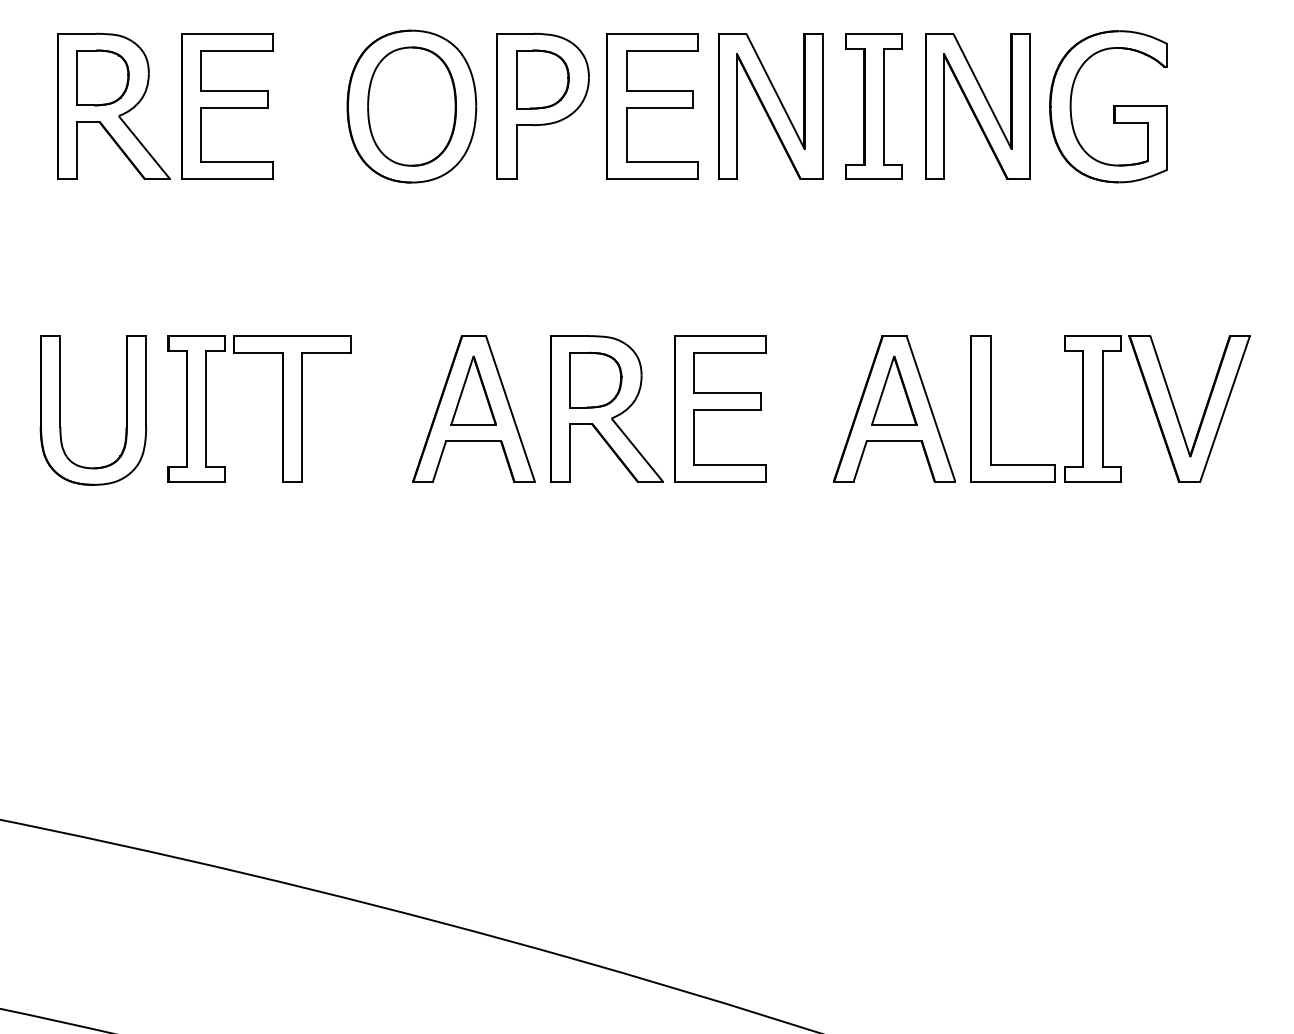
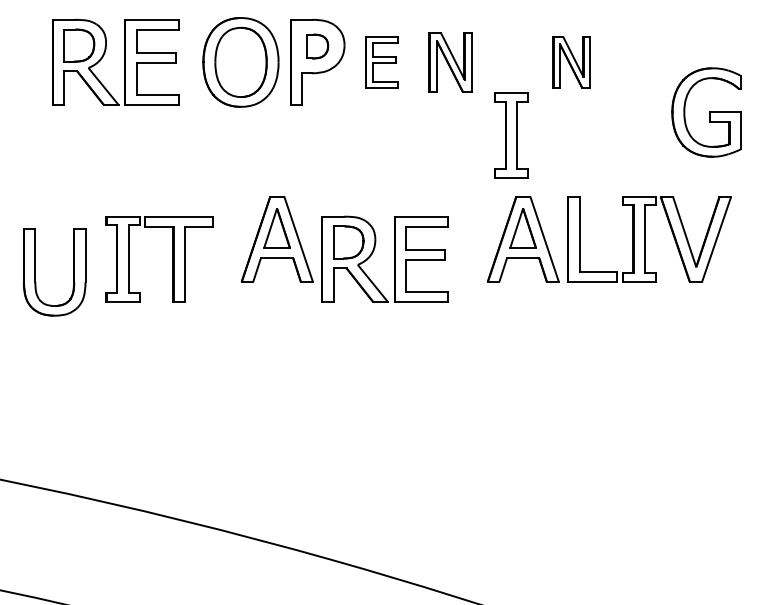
part: (542, 79) -> (317, 46), size x0.7
part: (180, 106) -> (124, 62), moved
part: (652, 106) -> (381, 62), size x0.6
part: (770, 106) -> (450, 62), size x0.7
part: (874, 106) -> (511, 135), moved
part: (976, 106) -> (571, 62), size x0.6
part: (1108, 106) -> (706, 112), moved
part: (674, 407) -> (394, 258), moved
part: (281, 409) -> (172, 259), moved
part: (60, 411) -> (35, 272), moved

